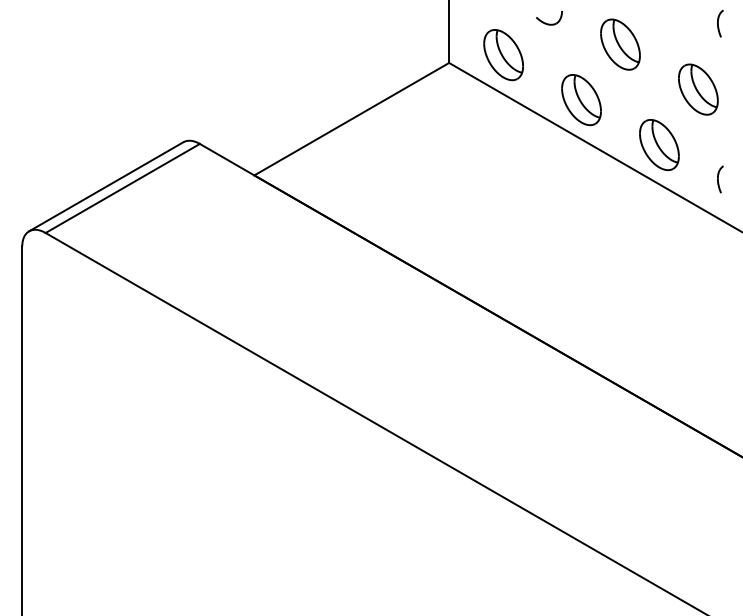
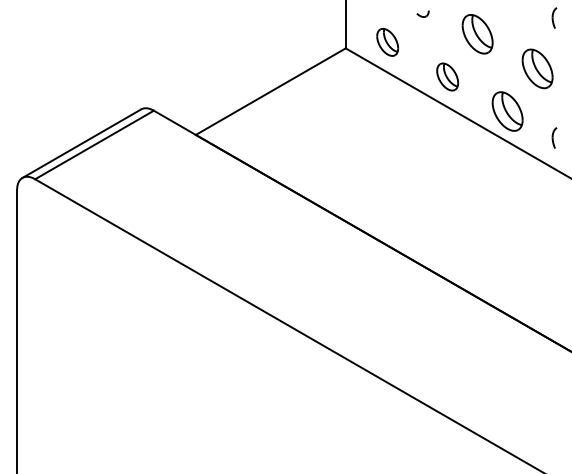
part: (549, 18) -> (423, 14), size x0.6
part: (503, 55) -> (387, 42), size x0.7
part: (581, 100) -> (447, 77), size x0.7

